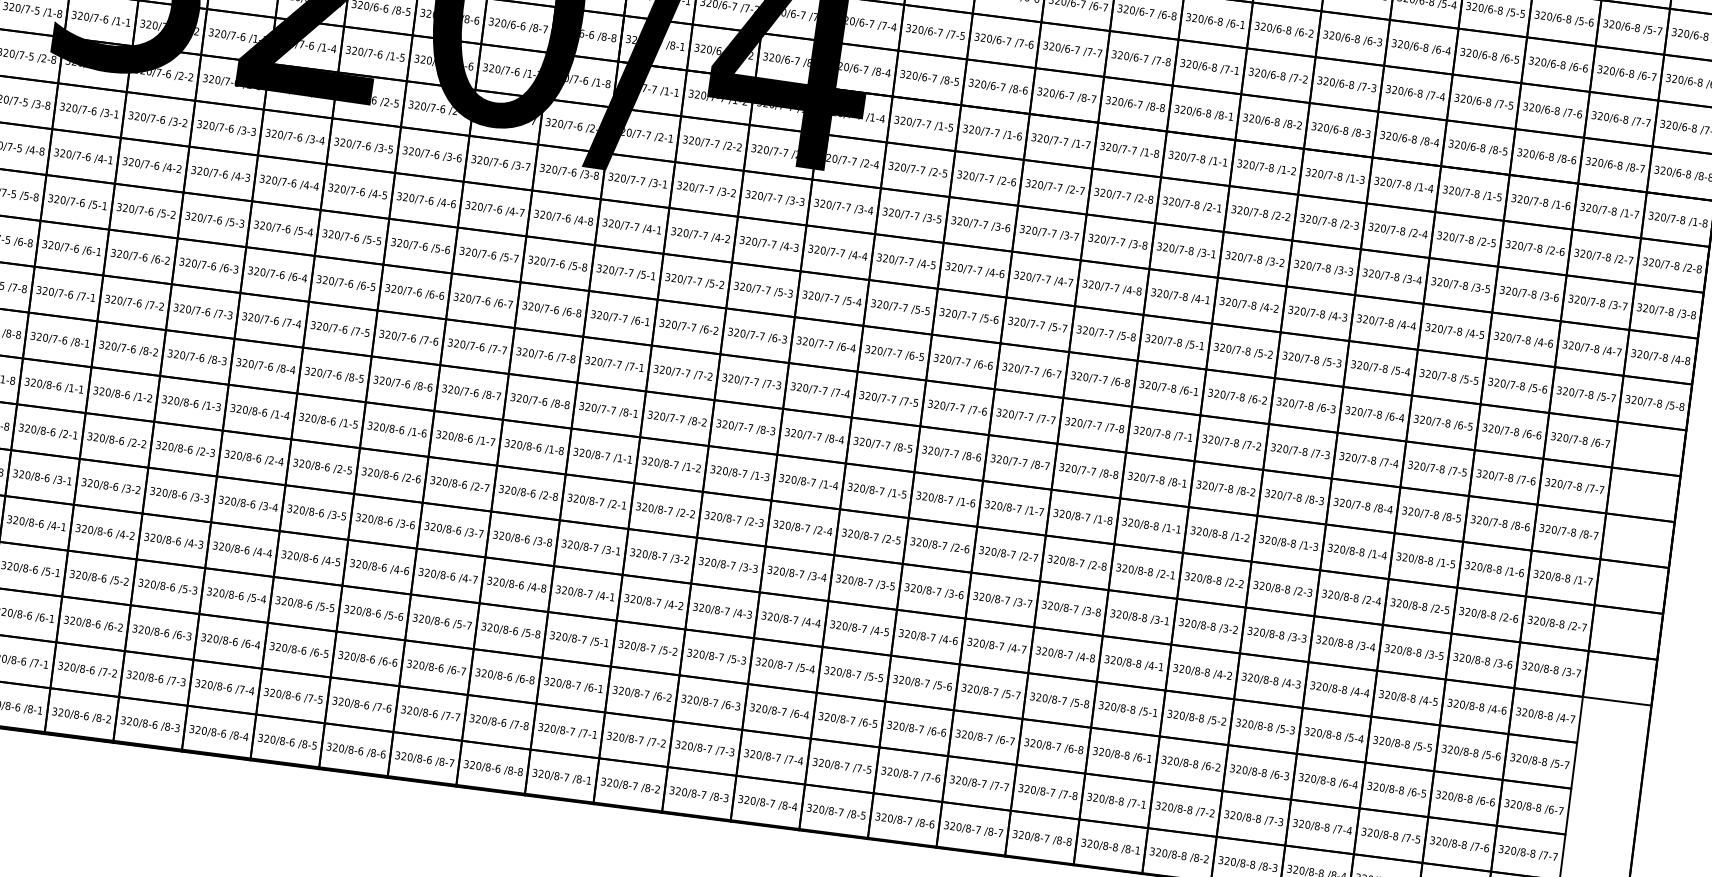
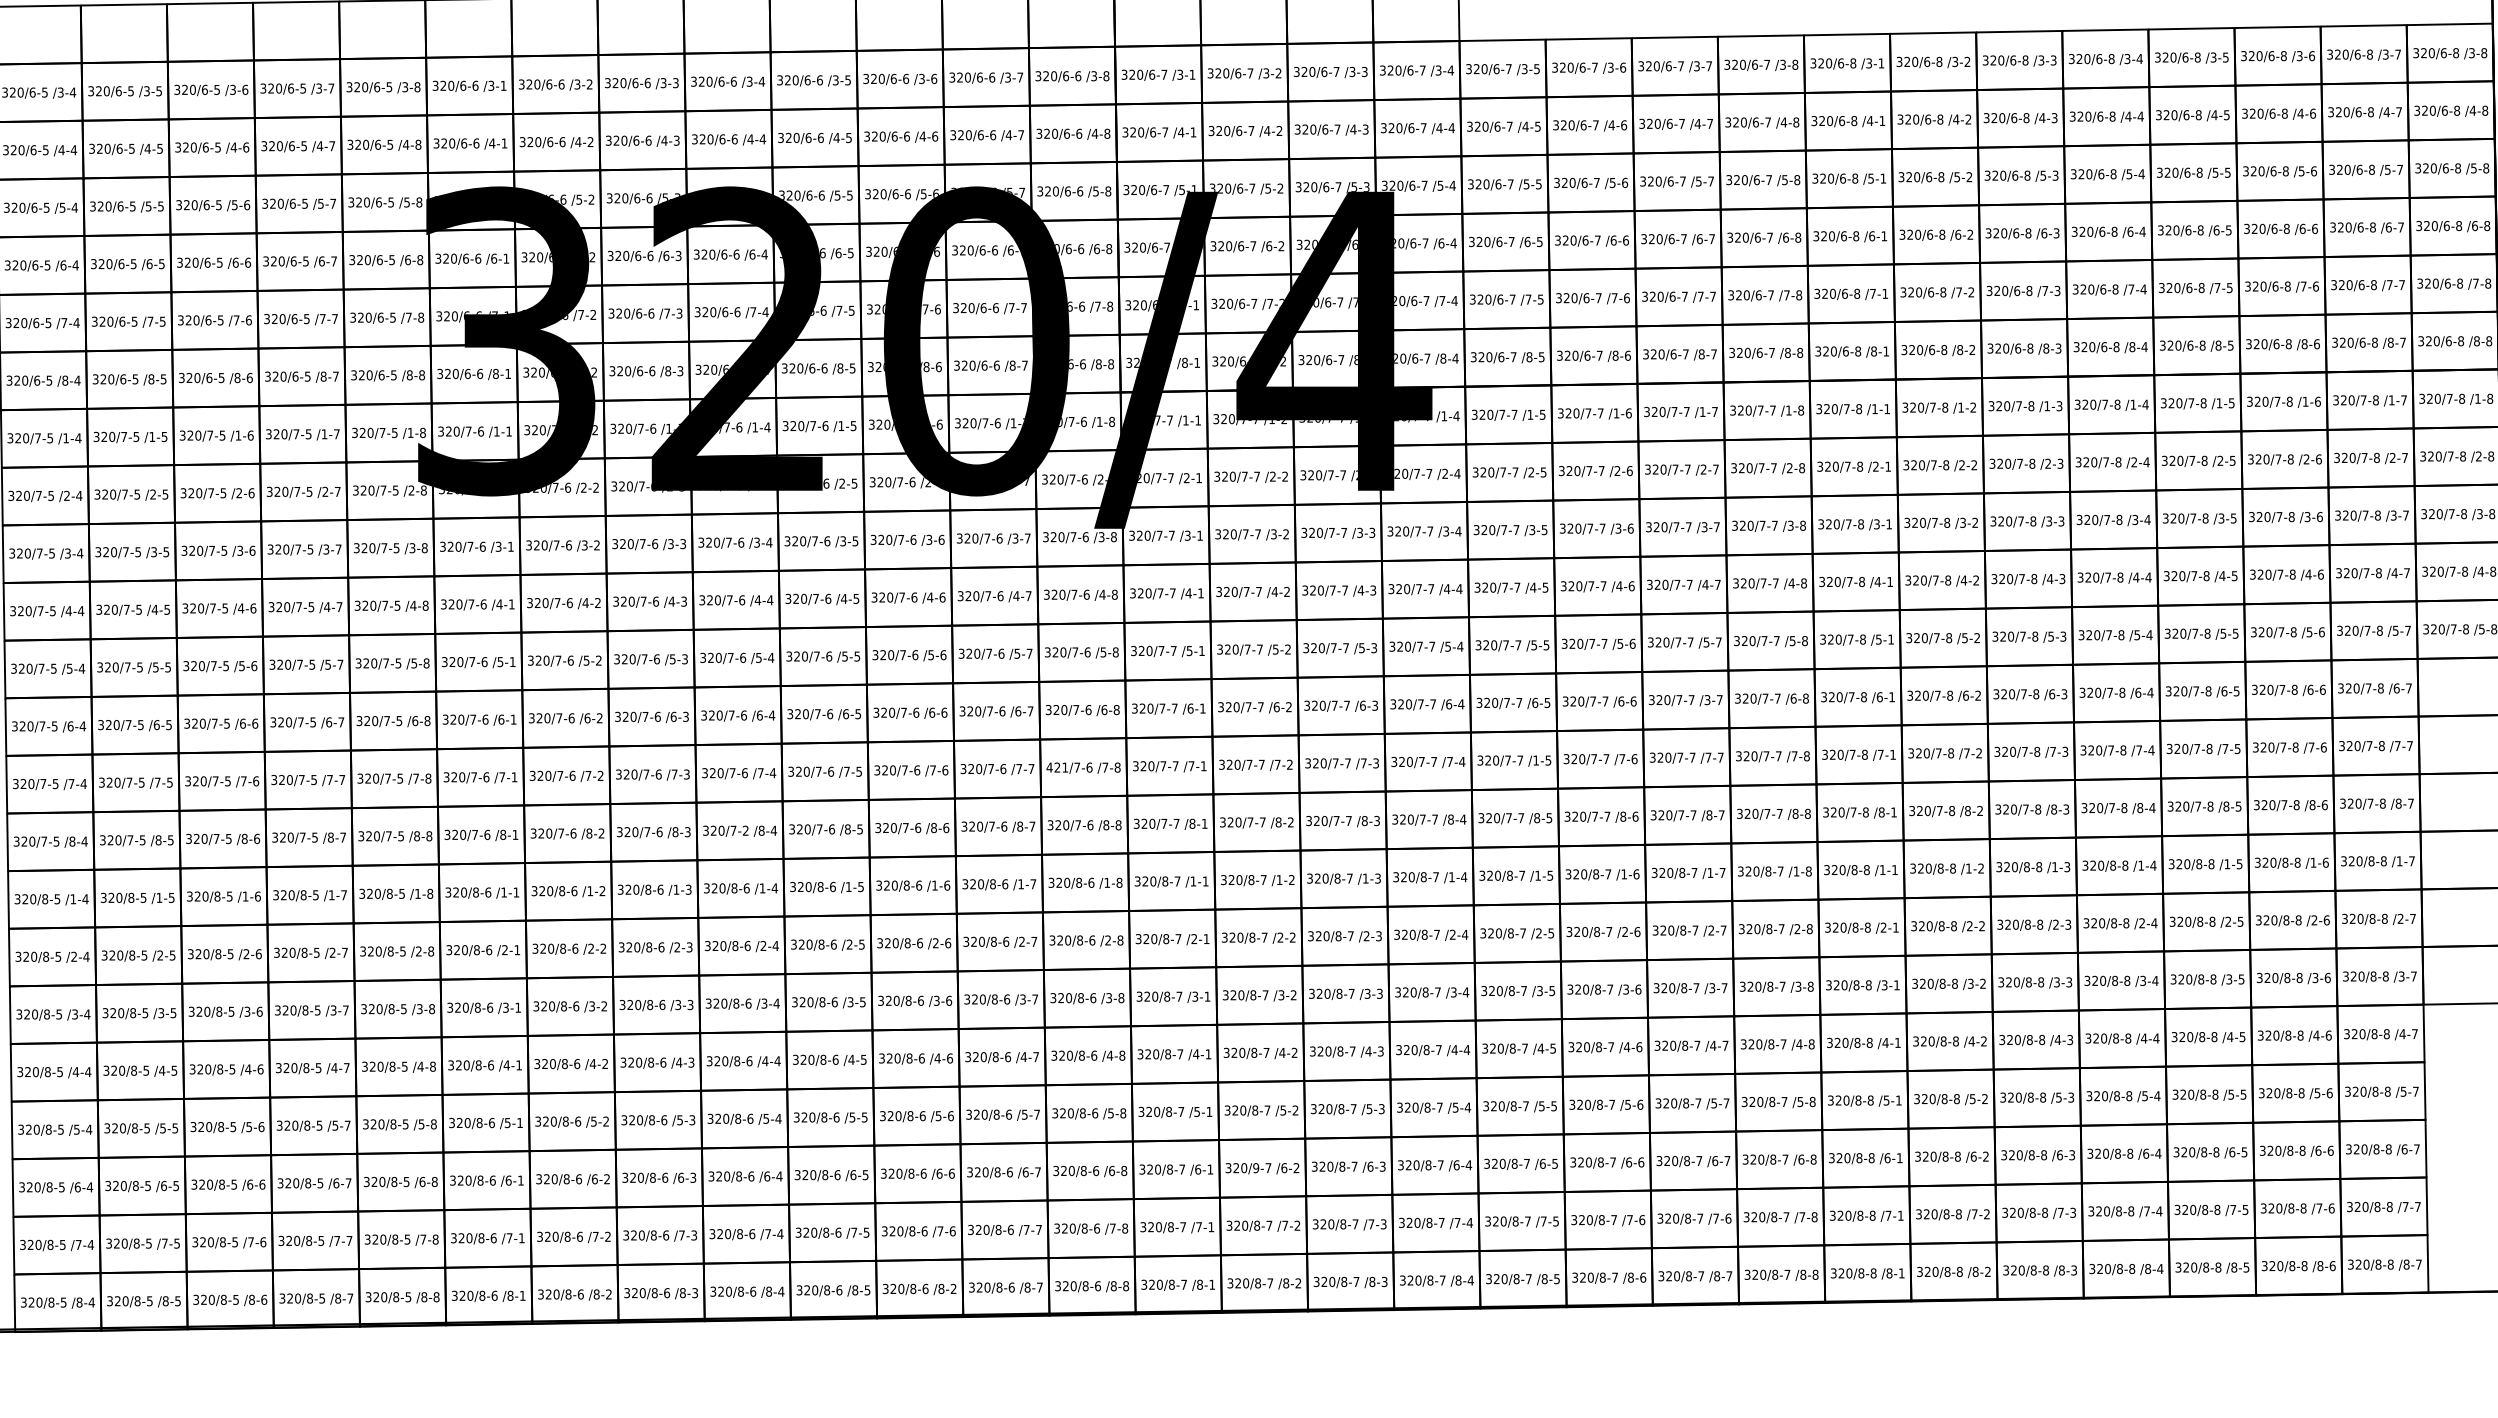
text: (525, 352) -> (1057, 767), 320/7-6 -> 421/7-6
text: (270, 366) -> (745, 830), 320/7-6 -> 320/7-2
text: (1049, 373) -> (1707, 700), /6-7 -> /3-7
text: (905, 401) -> (1535, 760), /7-5 -> /1-5
text: (637, 693) -> (1256, 1168), 320/8-7 -> 320/9-7
text: (383, 754) -> (953, 1288), /8-6 -> /8-2
text: (1006, 787) -> (1728, 1218), /7-7 -> /7-6

